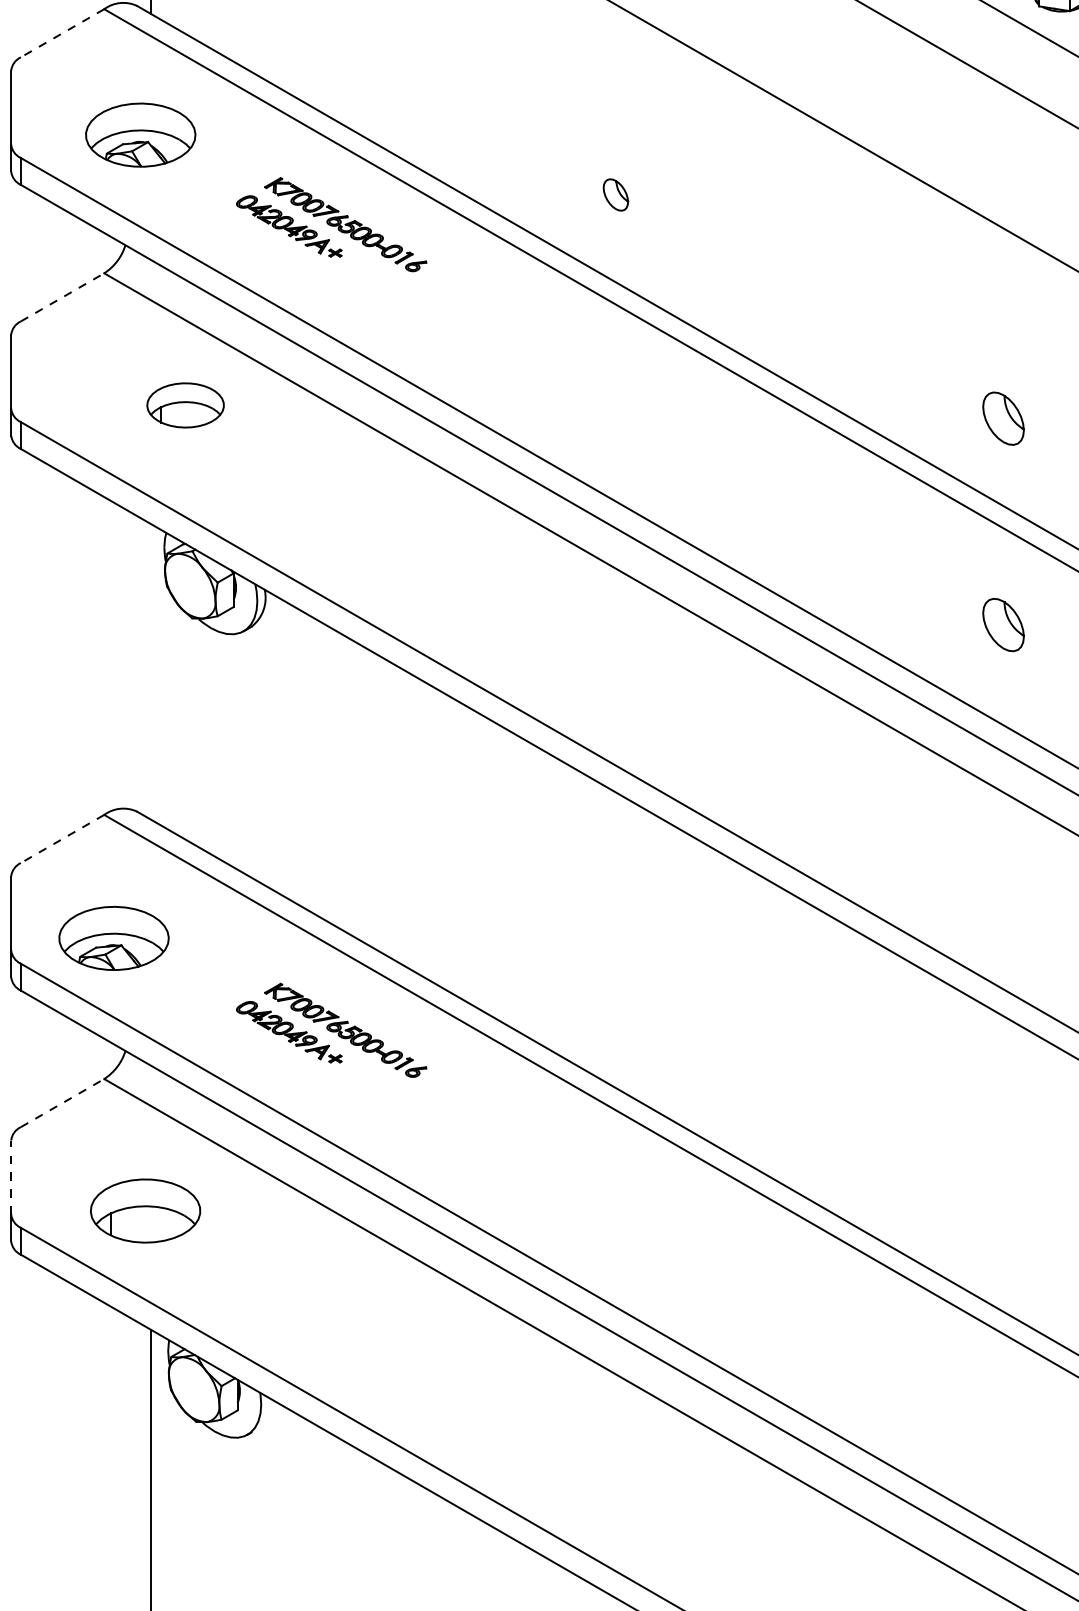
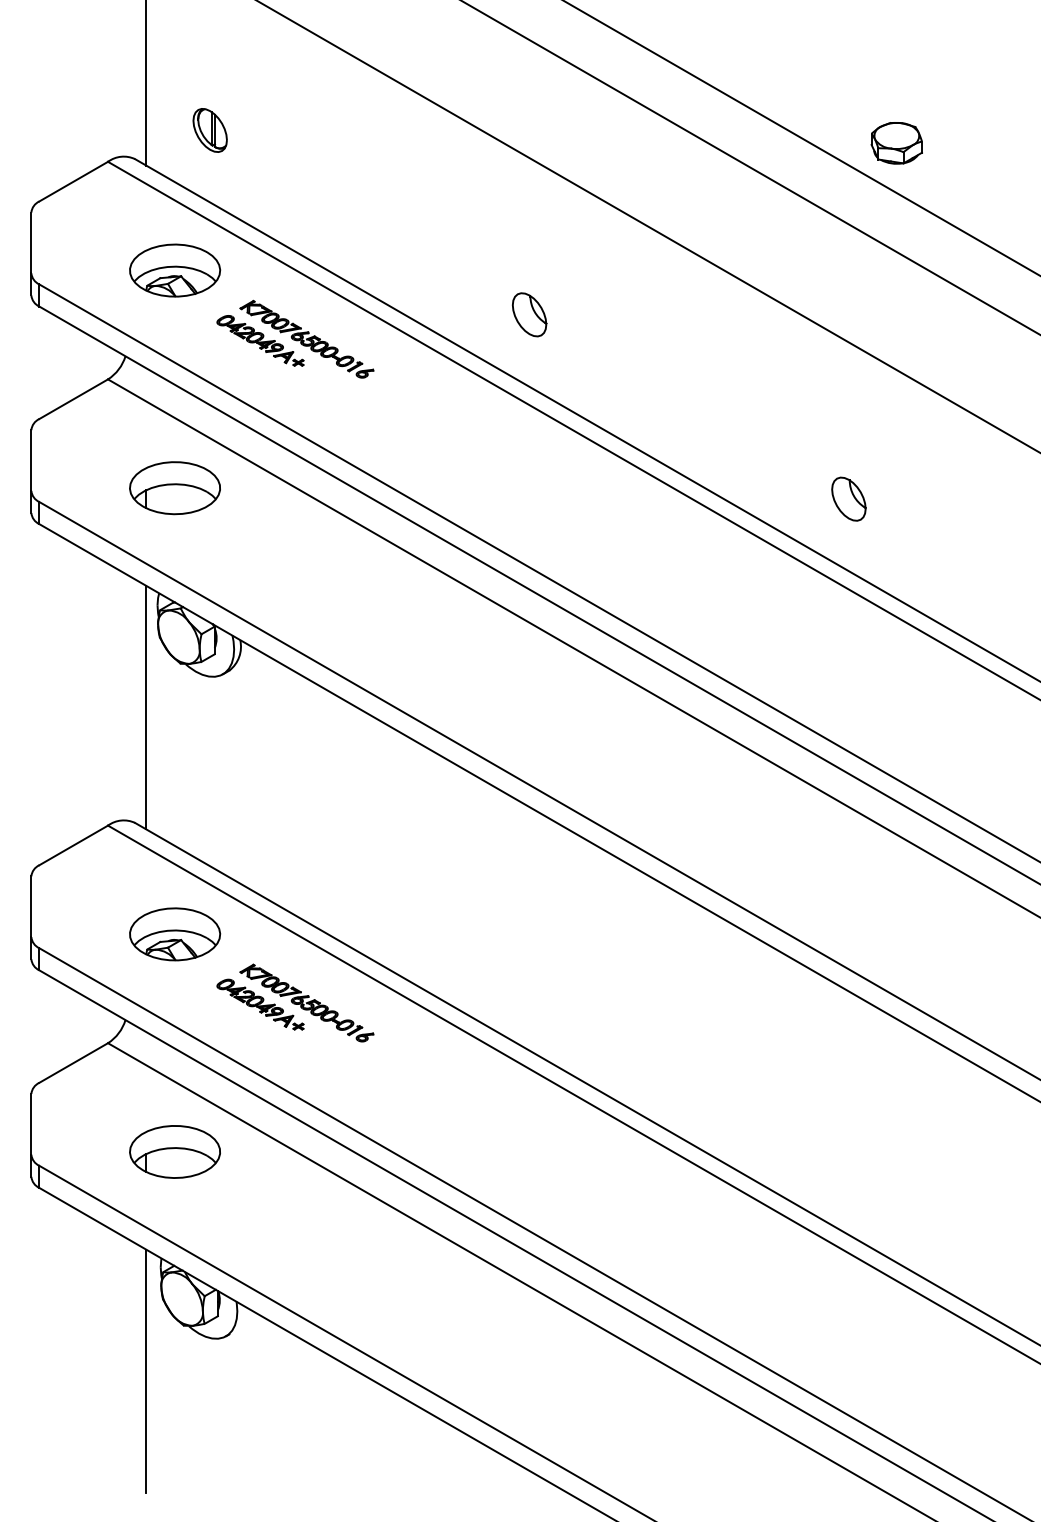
line: (62, 33) -> (73, 181), dashed -> solid
part: (141, 135) -> (175, 270), moved
part: (615, 194) -> (529, 314), size x1.67
line: (62, 297) -> (73, 399), dashed -> solid
part: (184, 405) -> (174, 488), size x1.43
part: (1003, 624) -> (848, 668), removed
line: (150, 671) -> (146, 707), added
line: (62, 839) -> (73, 845), dashed -> solid
part: (114, 938) -> (175, 934), moved
line: (62, 1103) -> (73, 1063), dashed -> solid
line: (11, 1176) -> (31, 1123), dashed -> solid
part: (144, 1210) -> (174, 1151), moved

